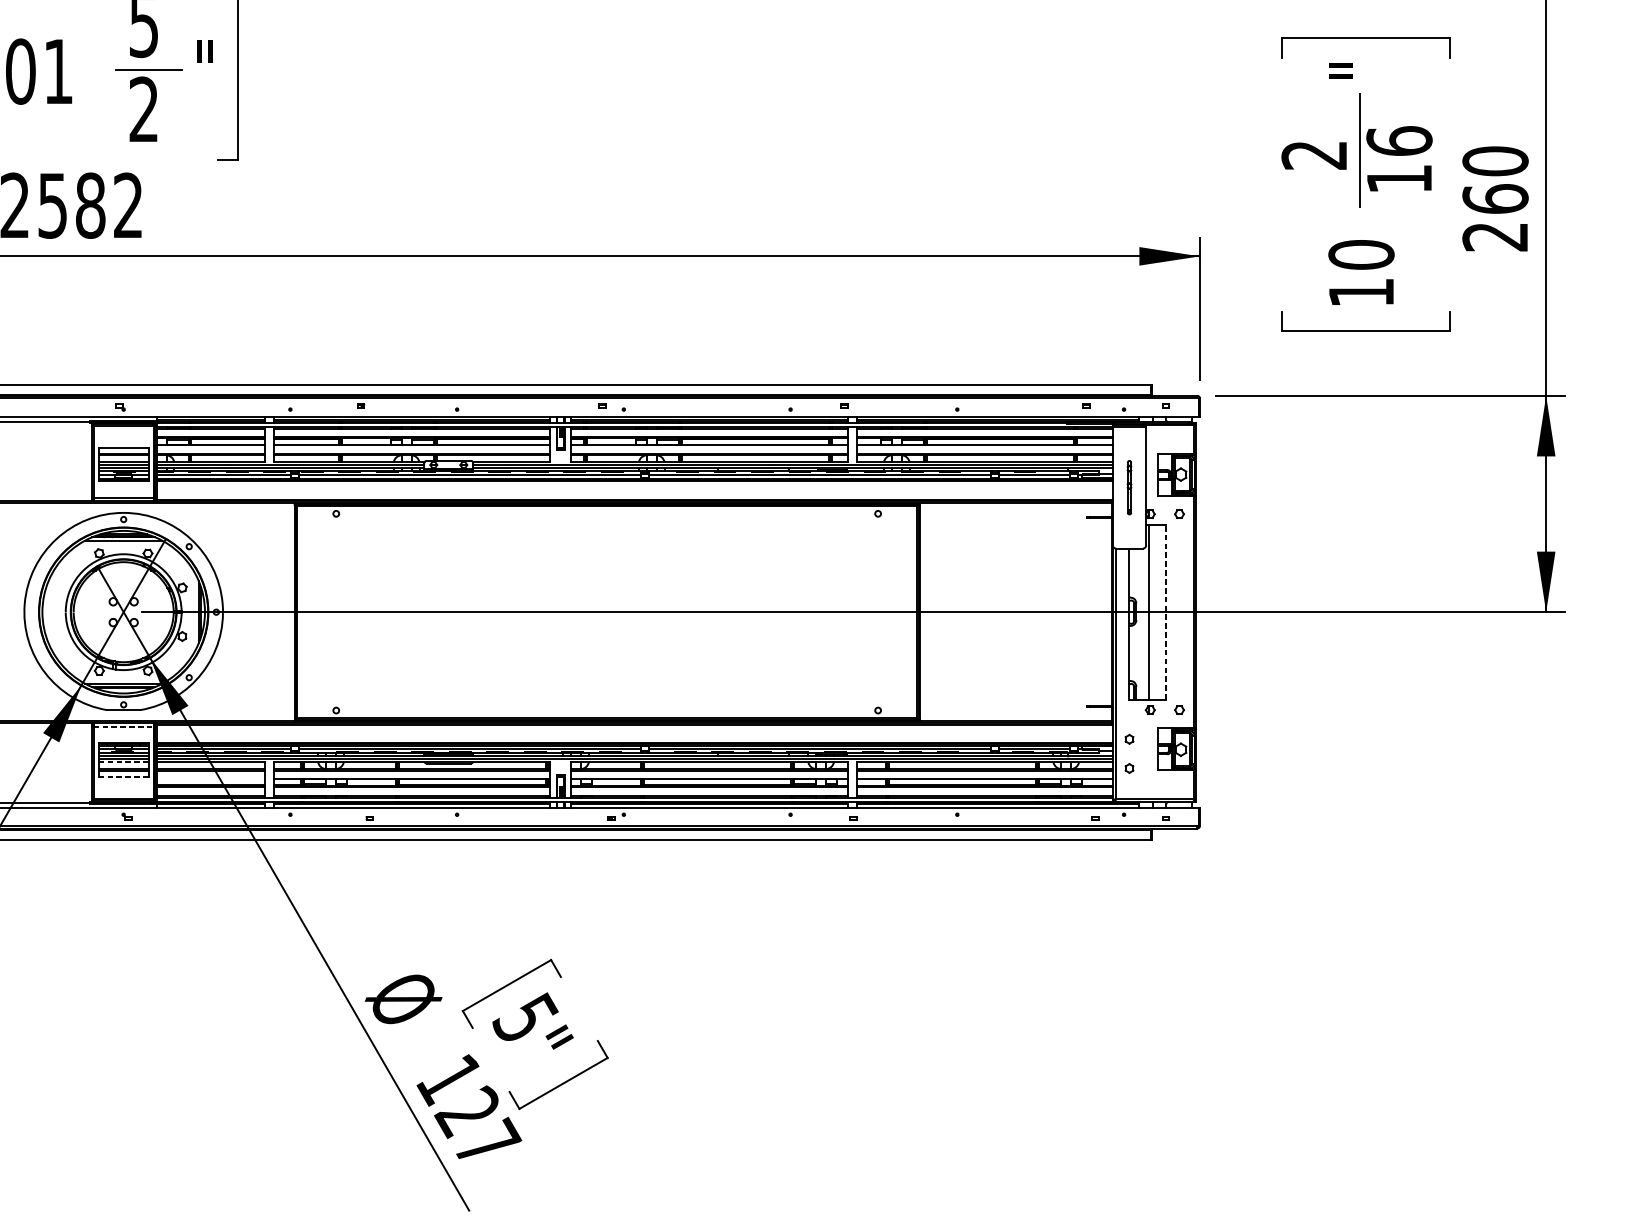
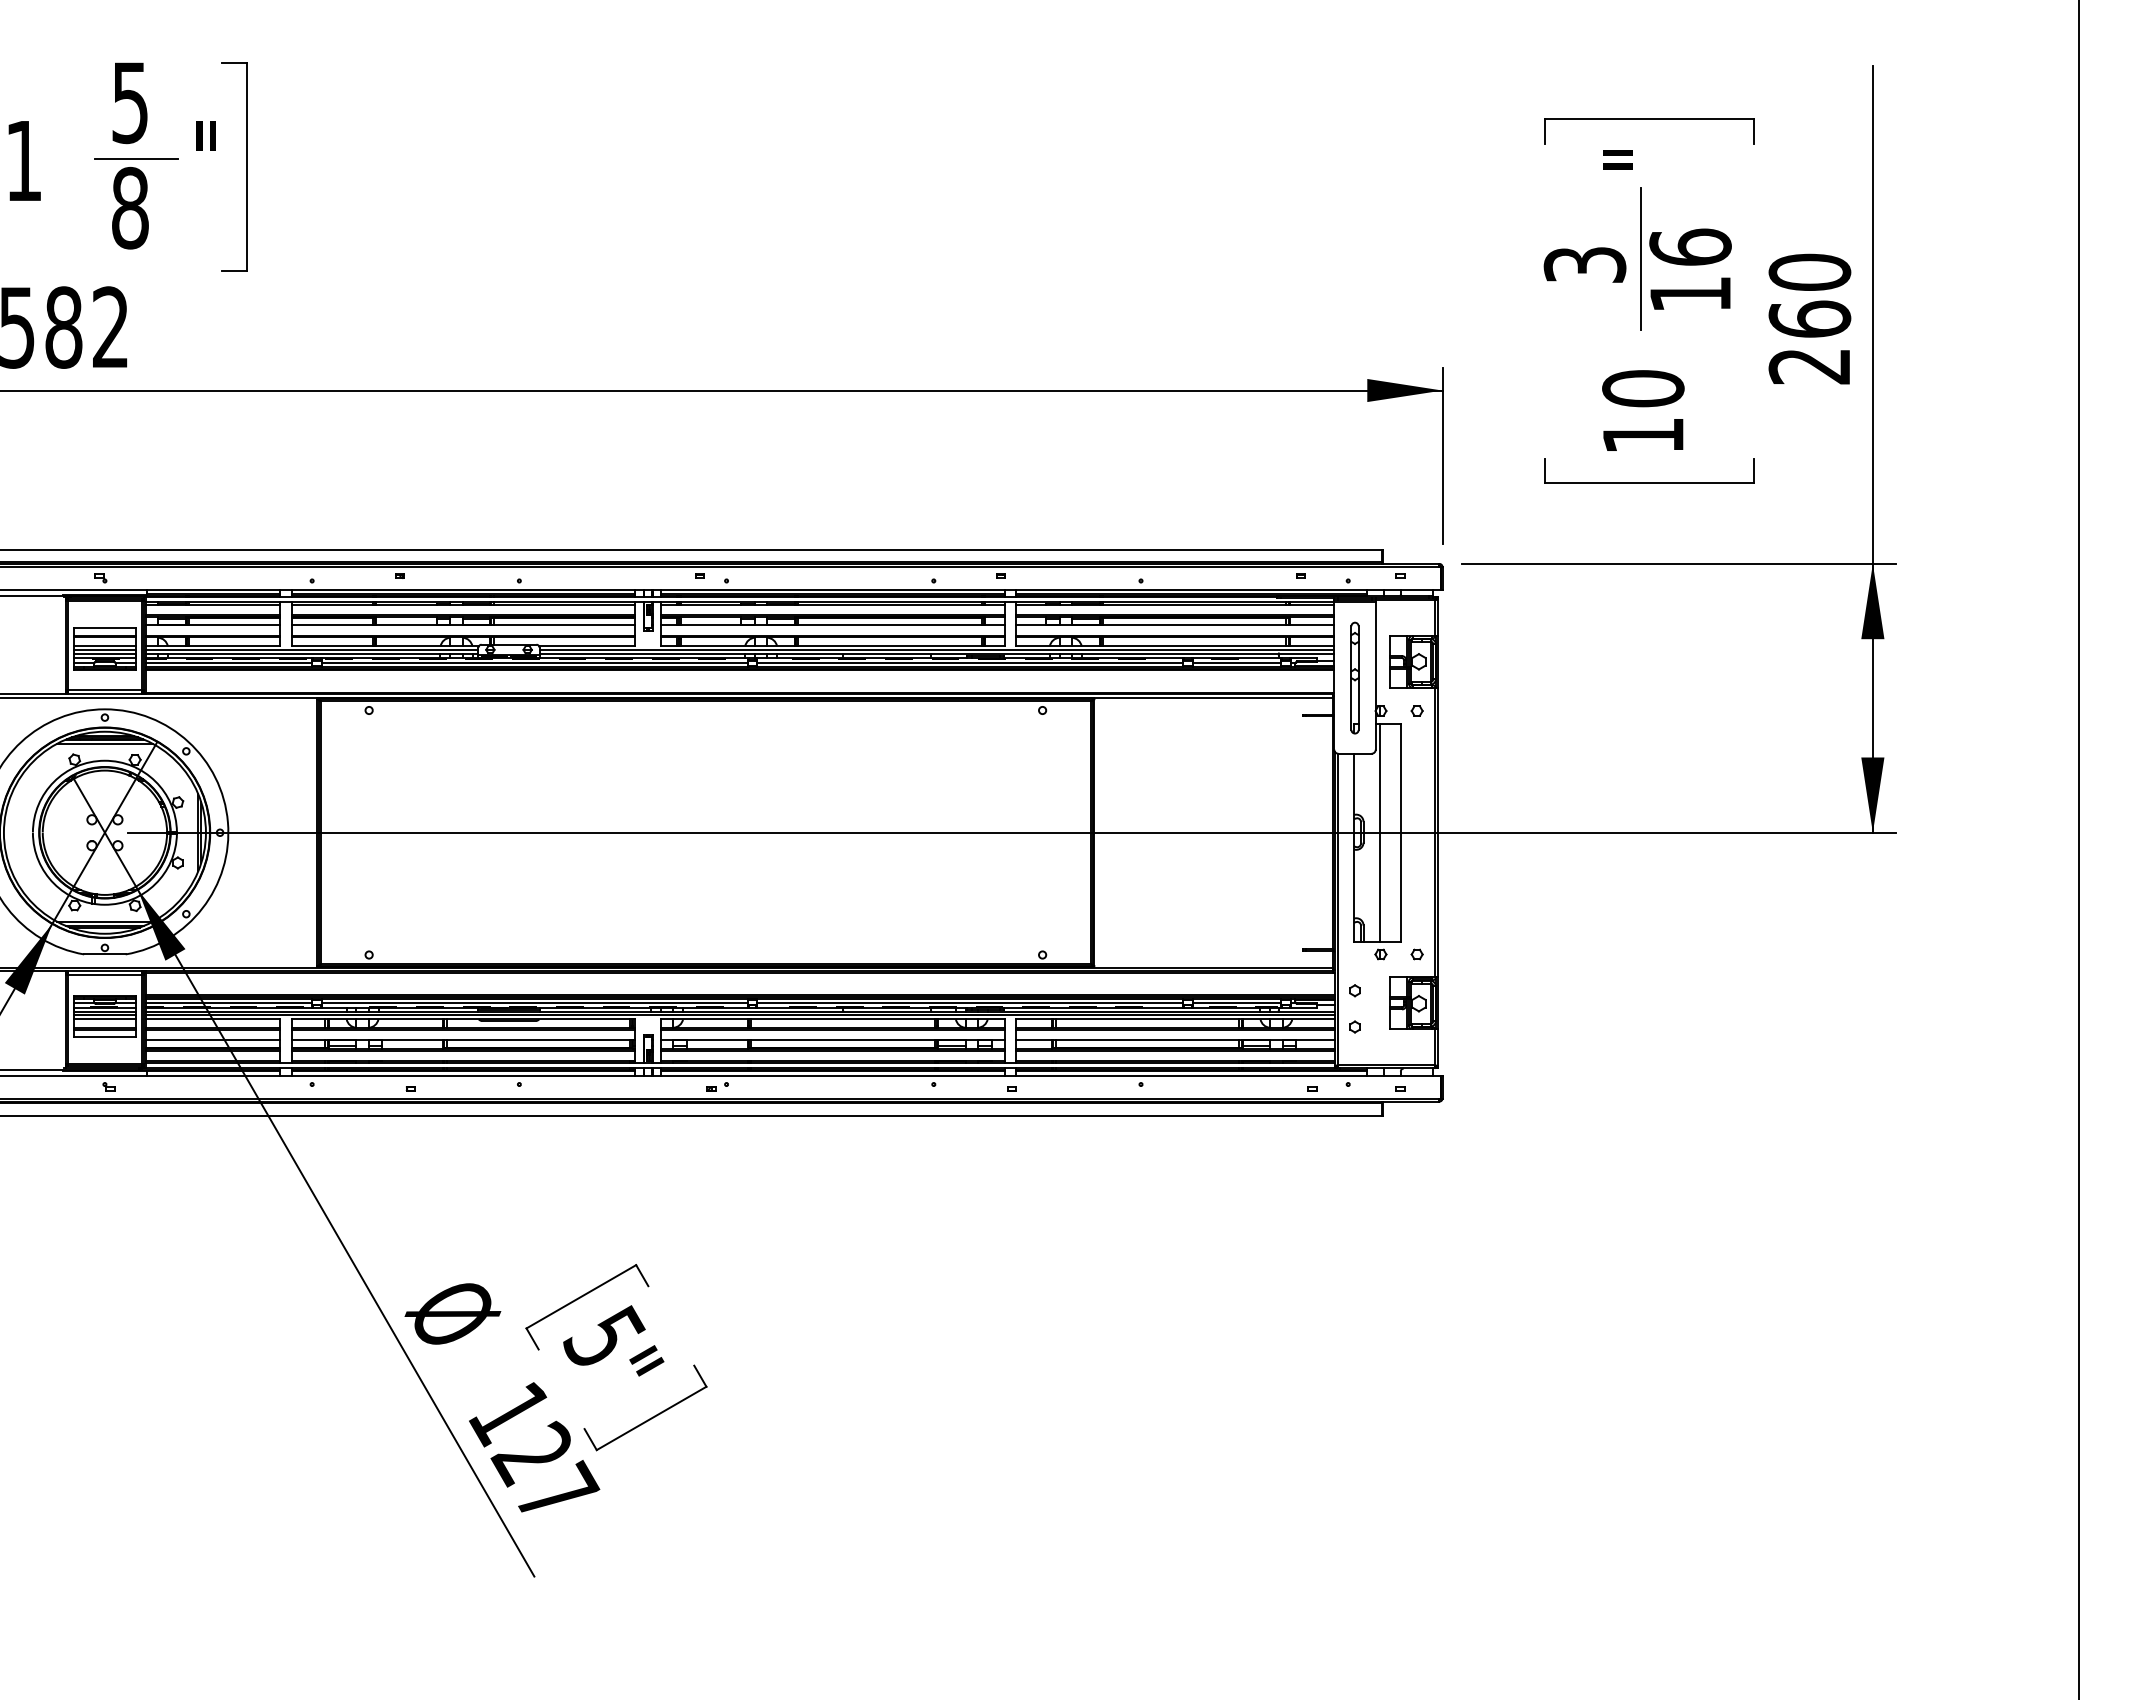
text: (144, 109) -> (130, 207), 2 -> 8
text: (1314, 154) -> (1584, 264), 2 -> 3
part: (1129, 487) -> (1354, 677), size x1.67
line: (1166, 611) -> (1400, 832), dashed -> solid
line: (124, 727) -> (105, 975), dashed -> solid
line: (123, 762) -> (104, 1019), dashed -> solid
line: (124, 776) -> (105, 1037), dashed -> solid
line: (211, 779) -> (213, 1040), added

